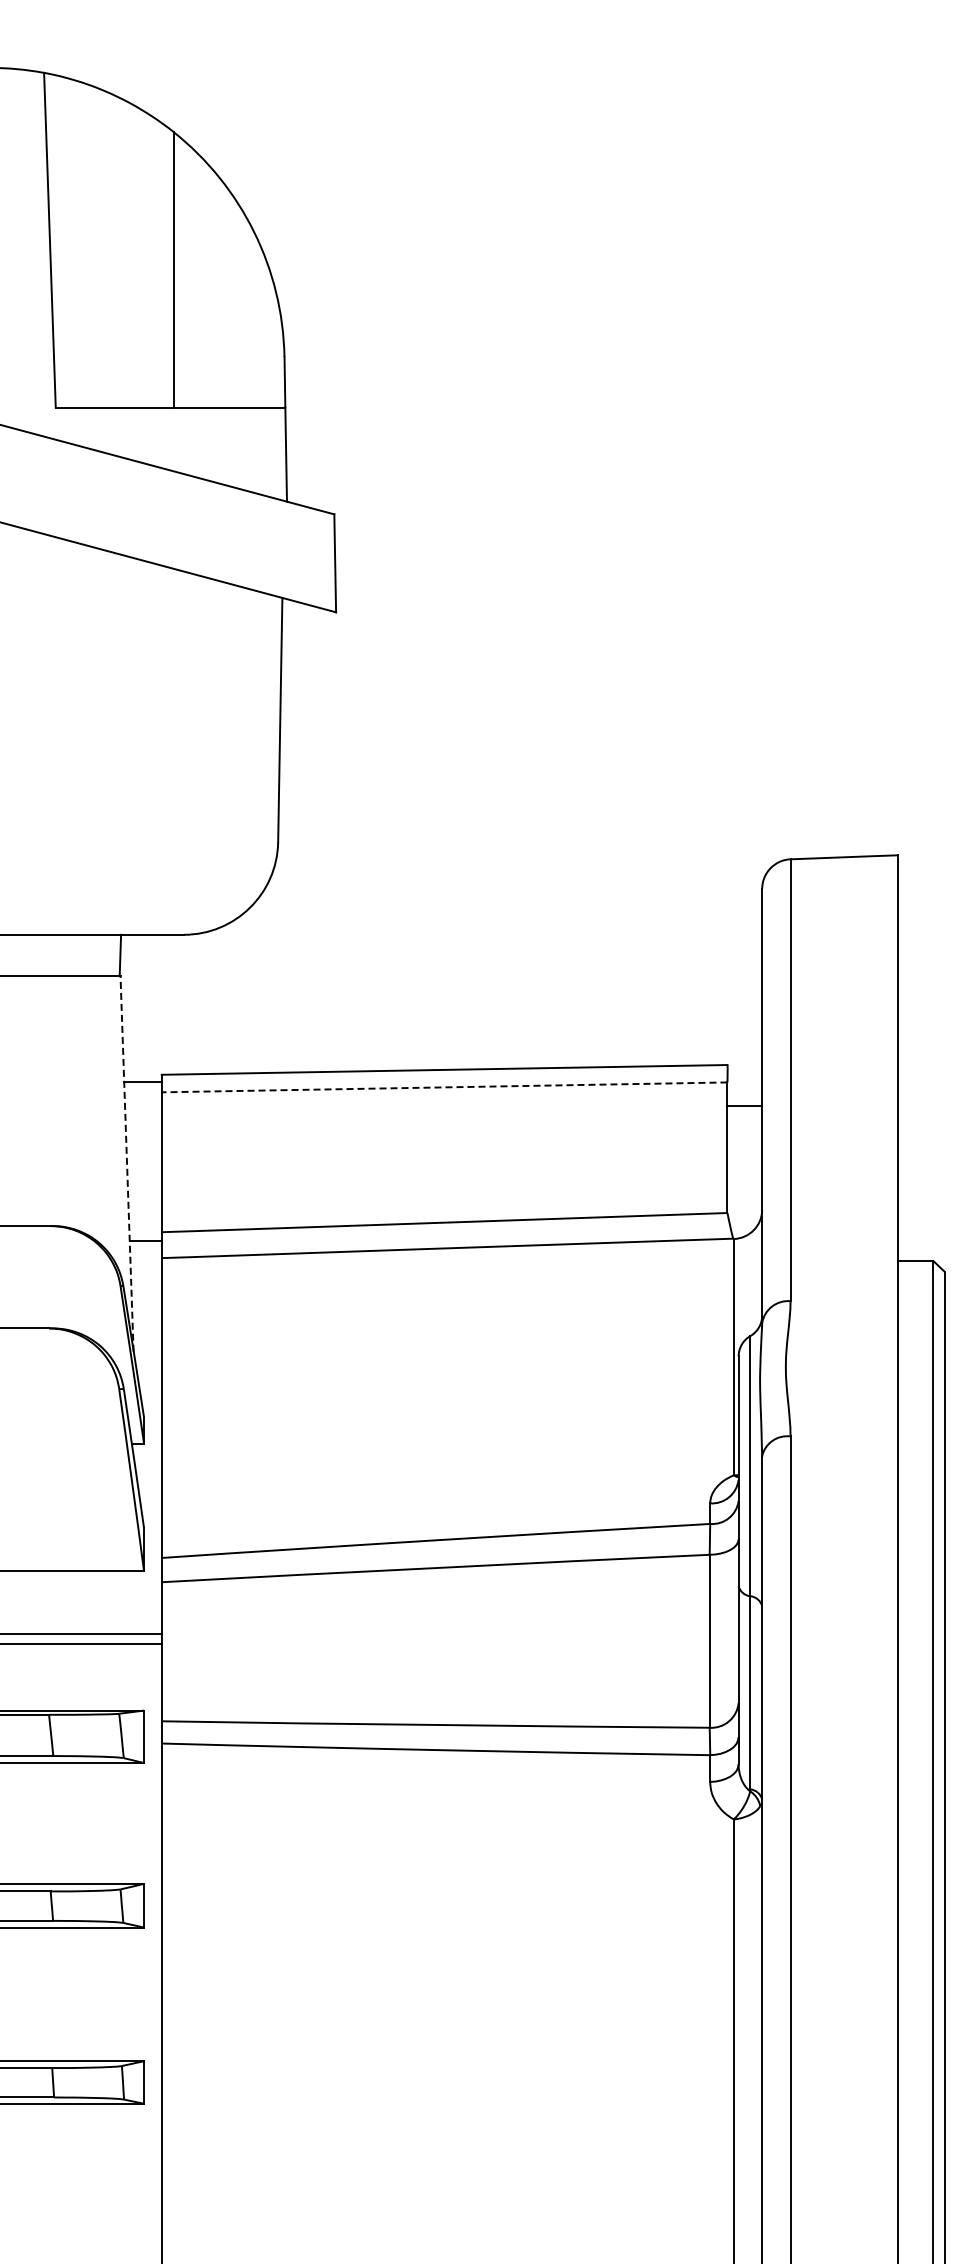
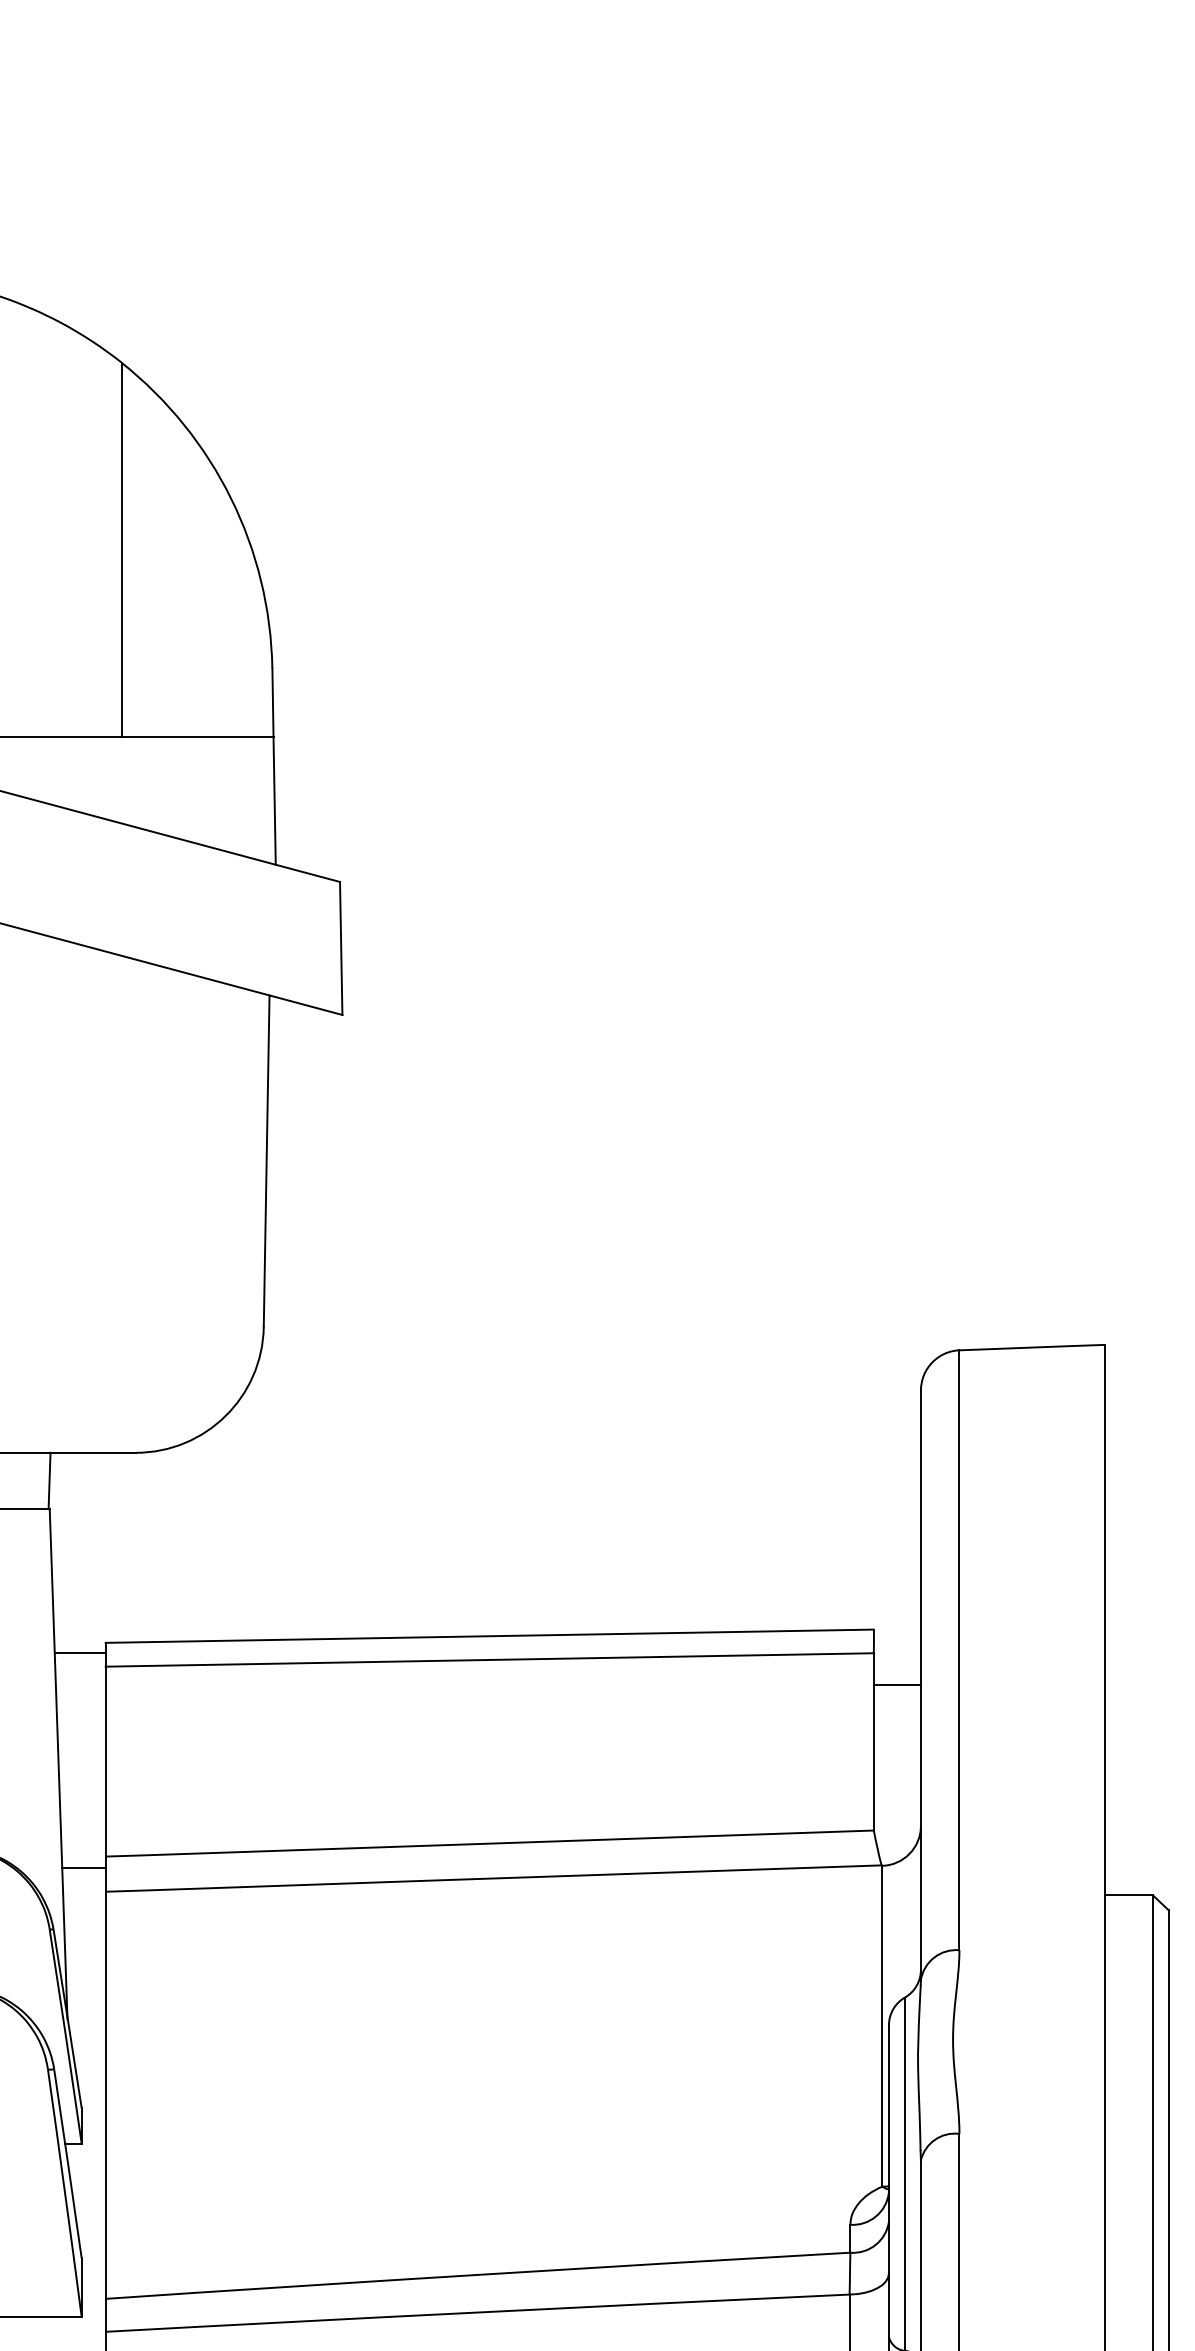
line: (444, 1087) -> (489, 1660), dashed -> solid
line: (127, 1163) -> (59, 1763), dashed -> solid

